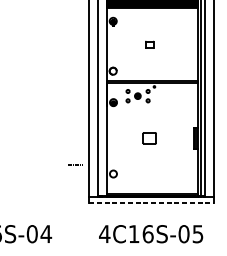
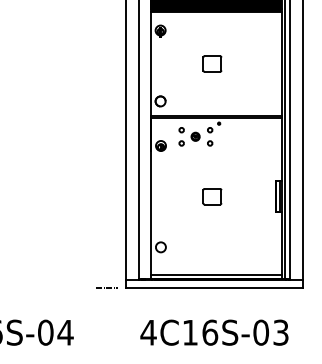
part: (149, 44) -> (212, 63), size x1.67
line: (75, 164) -> (106, 287), moved
line: (151, 203) -> (214, 288), dashed -> solid
text: (198, 234) -> (281, 332), 4C16S-05 -> 4C16S-03

